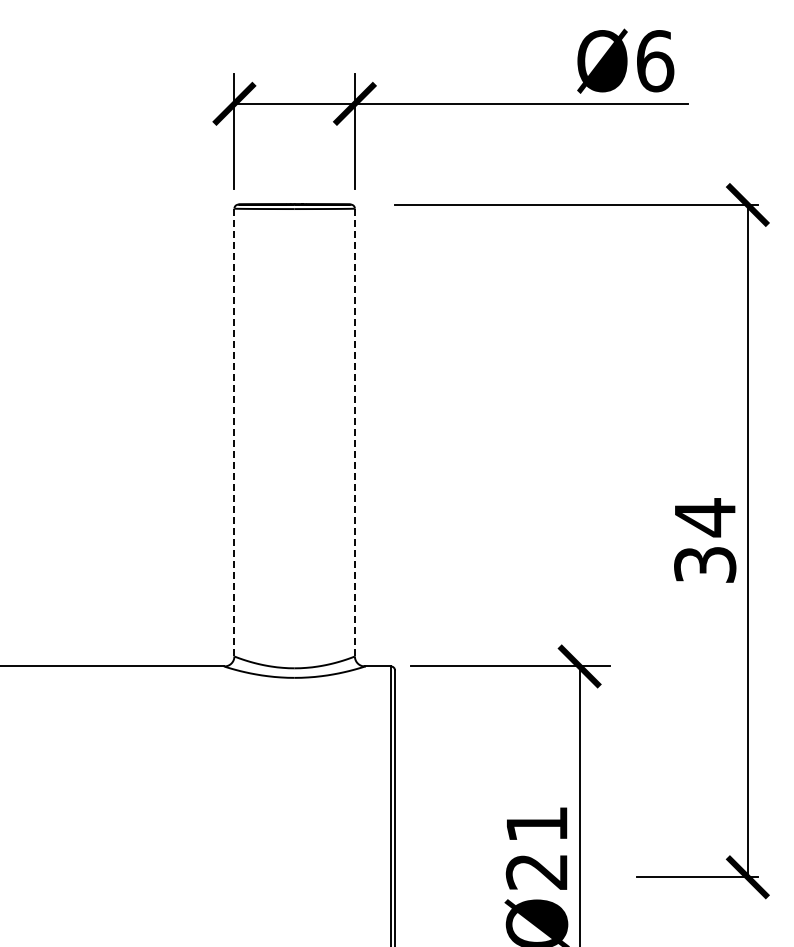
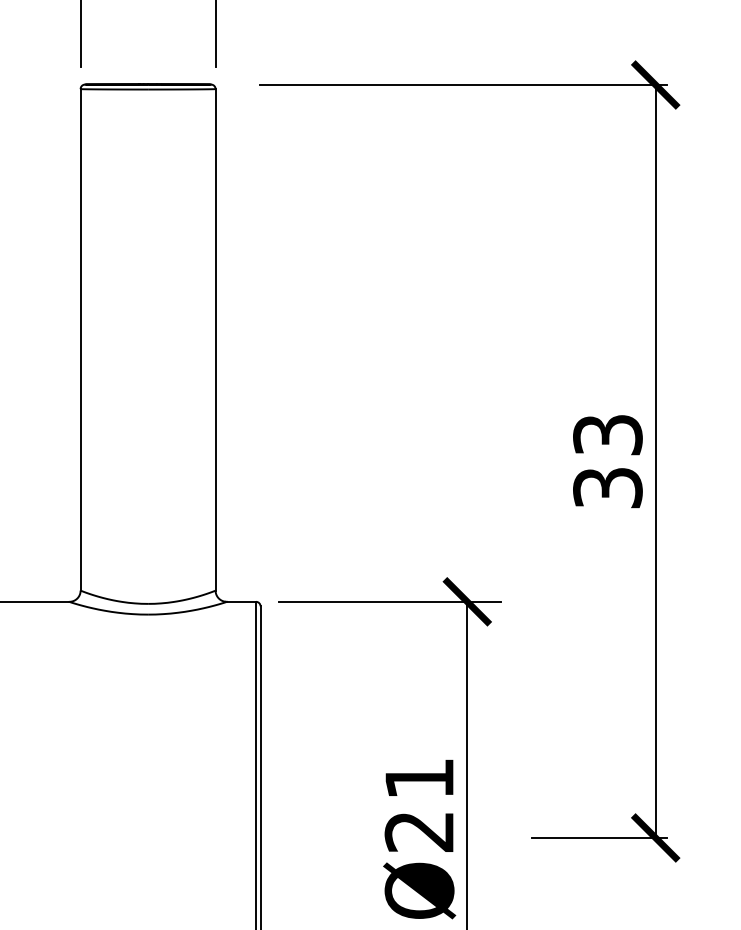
line: (234, 432) -> (80, 339), dashed -> solid
line: (354, 432) -> (215, 339), dashed -> solid
text: (705, 517) -> (608, 434), 34 -> 33

